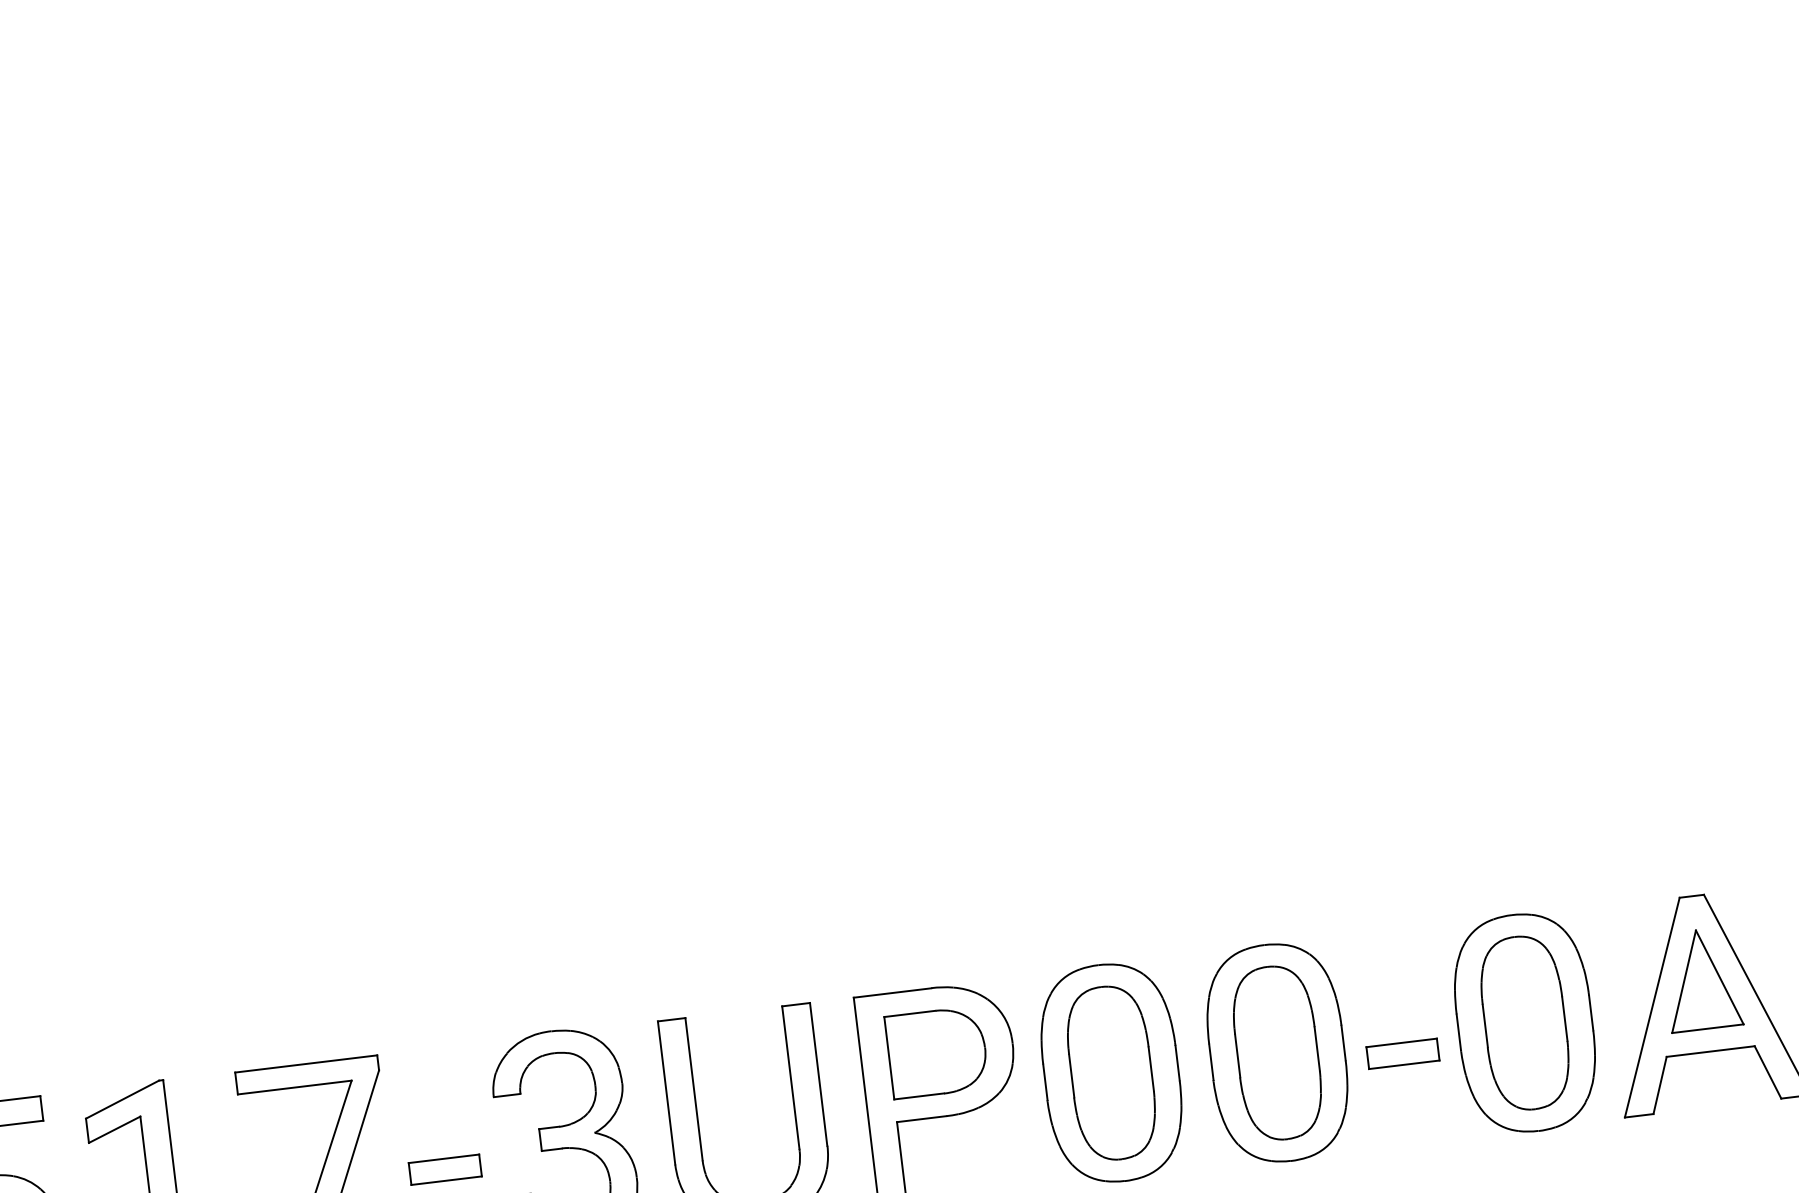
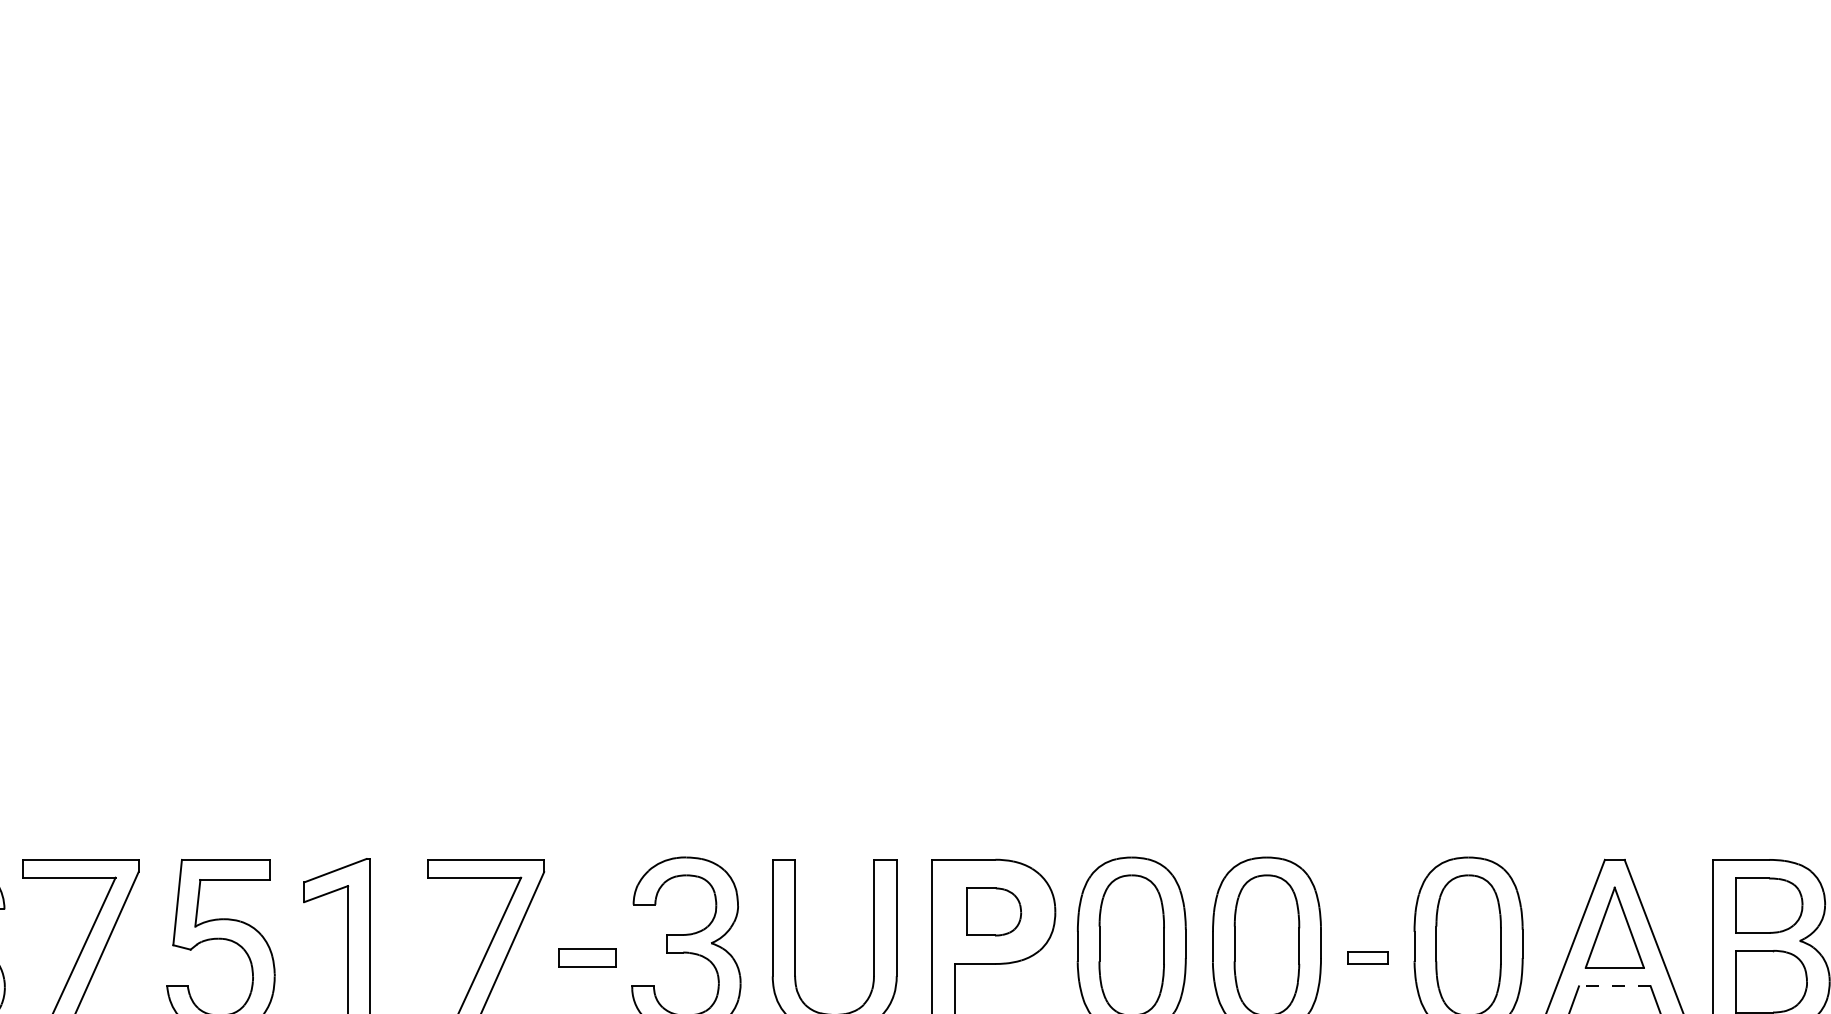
part: (936, 1051) -> (993, 911), size x0.7
line: (1710, 1051) -> (1614, 986), solid -> dashed
part: (1402, 1052) -> (1367, 957), size x0.7

